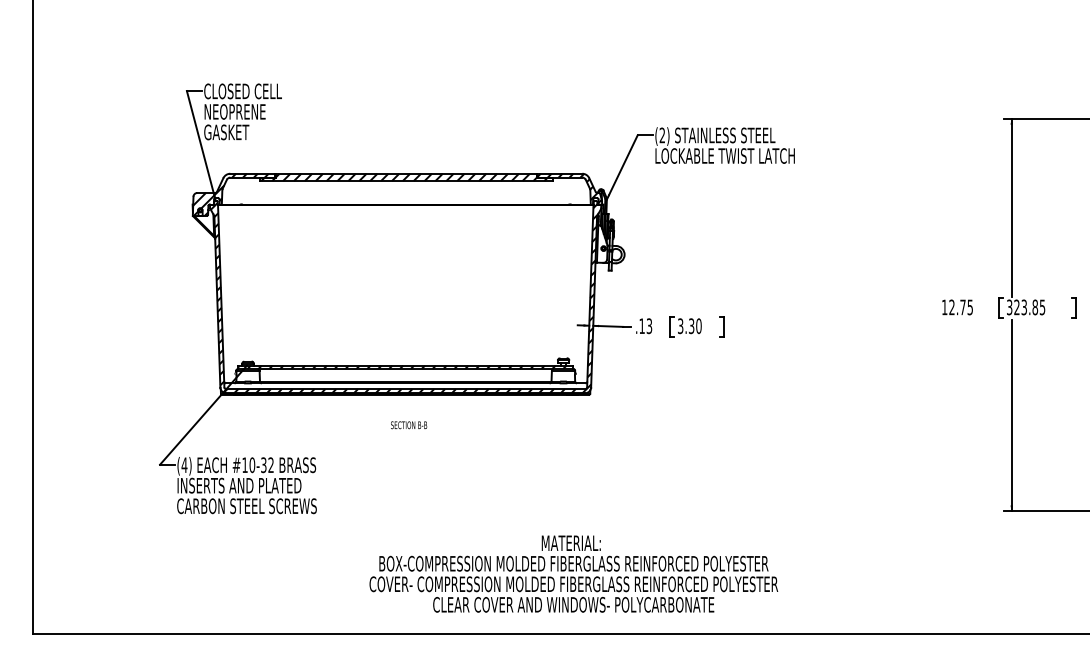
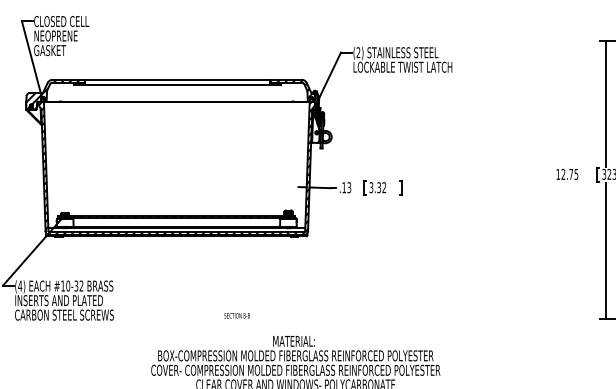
hatch: (404, 177) -> (175, 82), removed
text: (698, 326) -> (384, 187), 3.30 -> 3.32
text: (409, 425) -> (237, 316), moved

